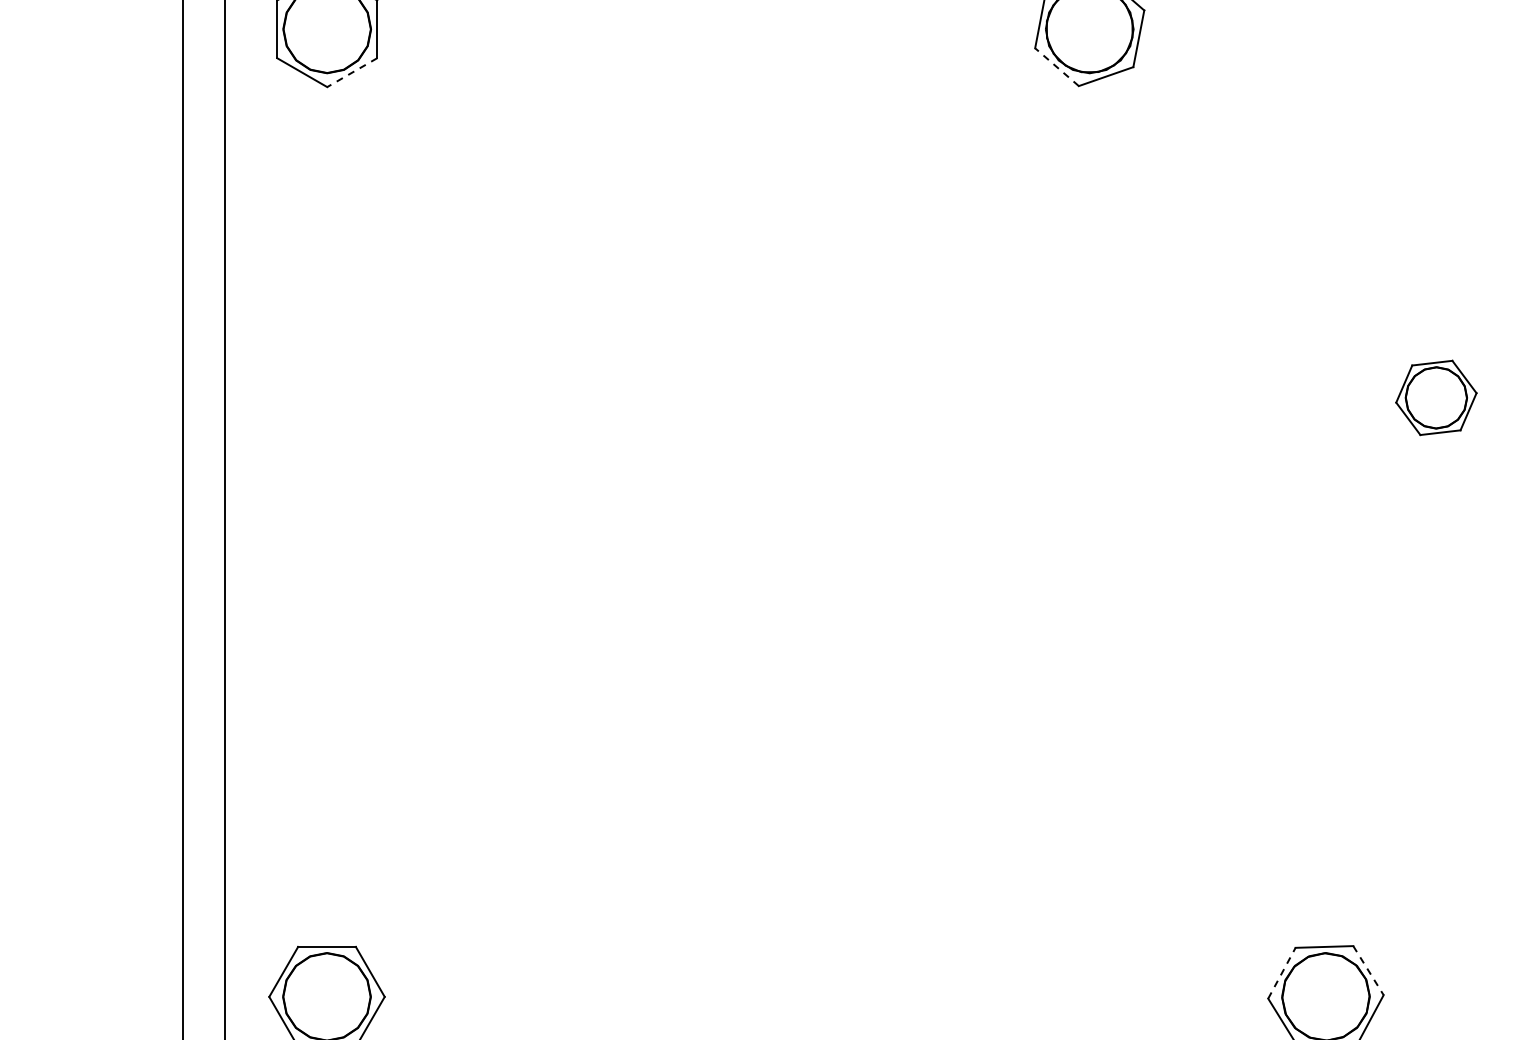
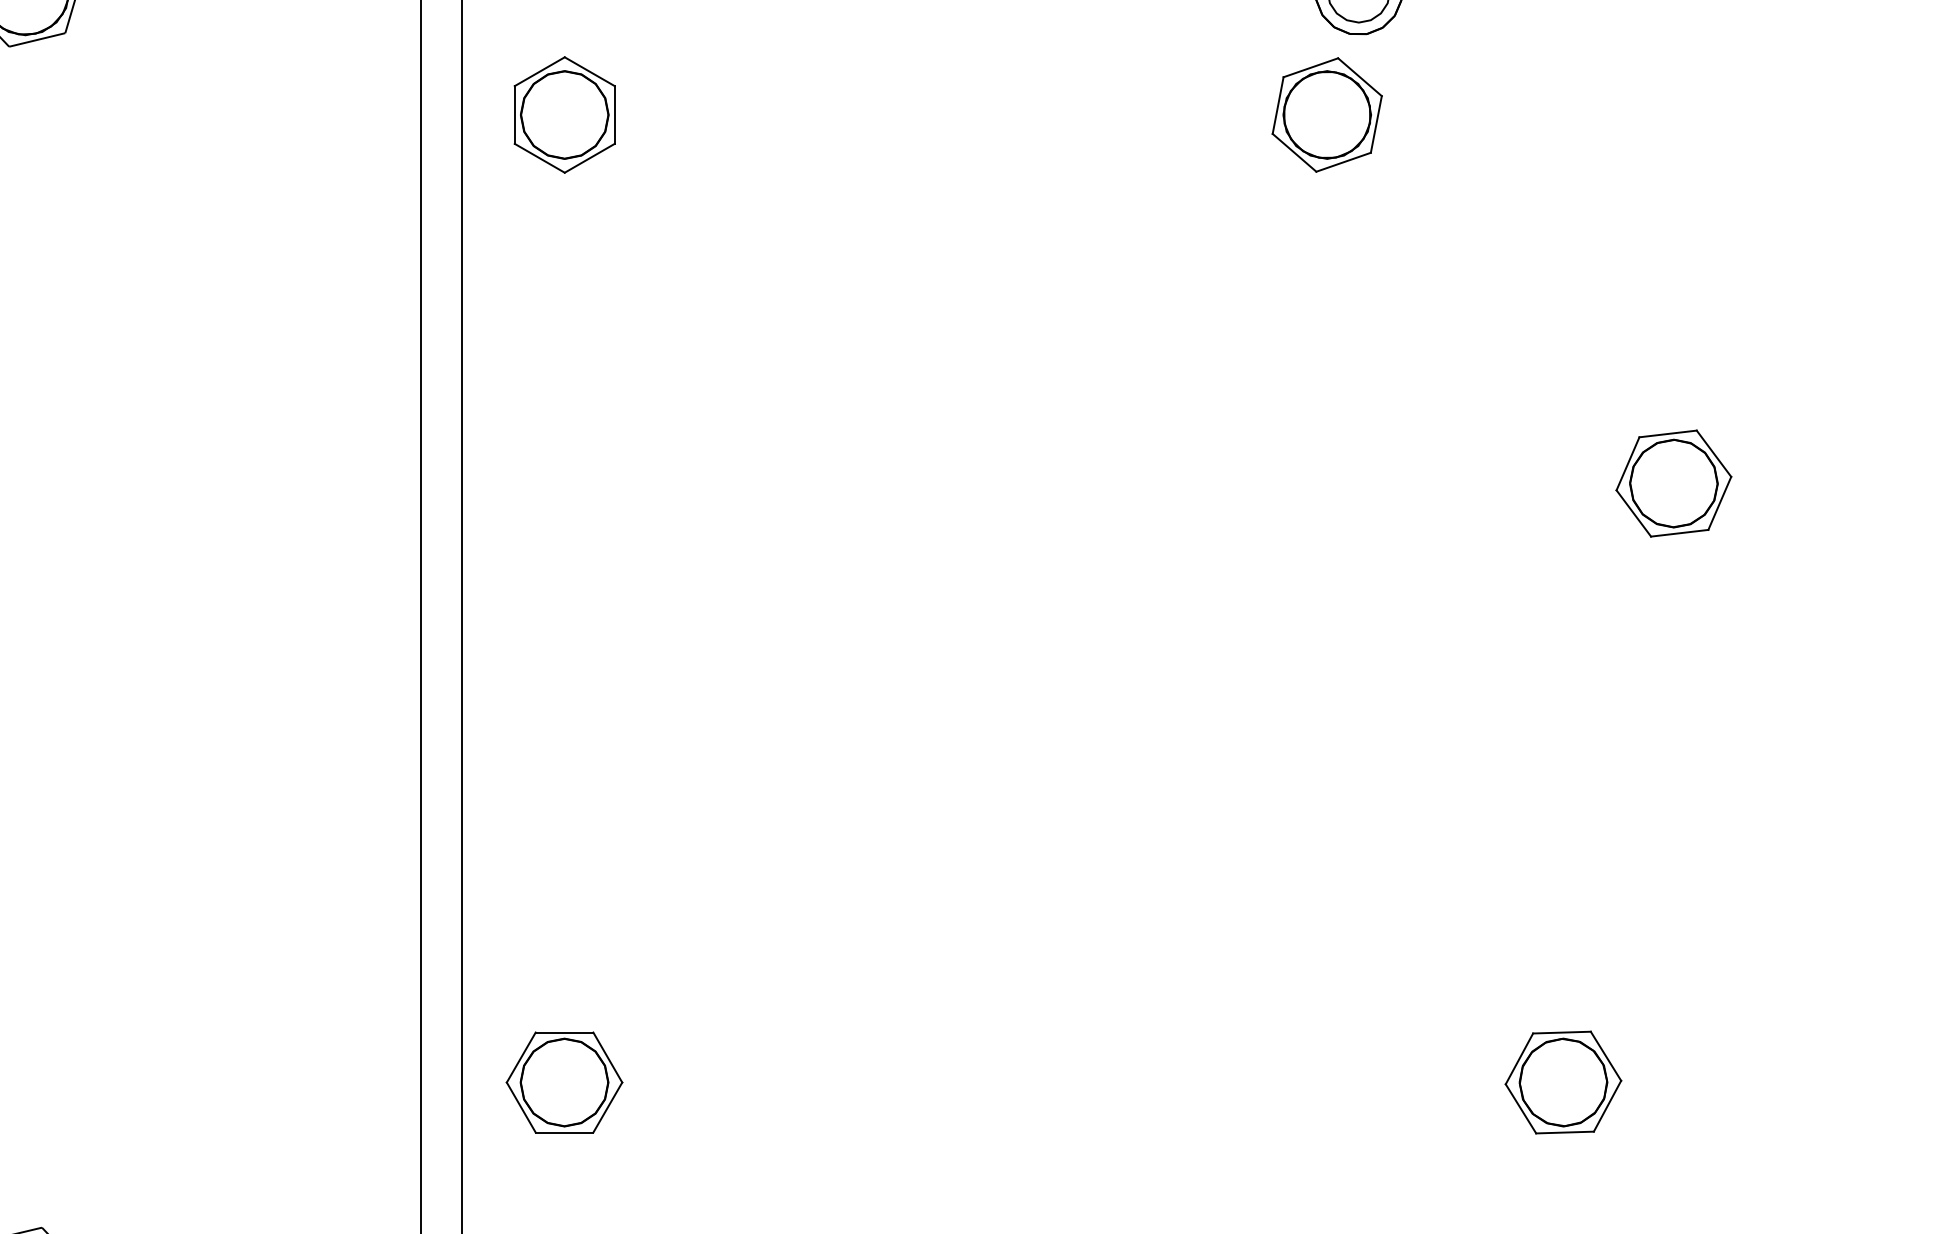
line: (1056, 66) -> (1294, 152), dashed -> solid
line: (351, 72) -> (589, 158), dashed -> solid
part: (1435, 397) -> (1673, 483), size x1.43
line: (1368, 970) -> (1606, 1056), dashed -> solid
line: (1281, 972) -> (1519, 1058), dashed -> solid

